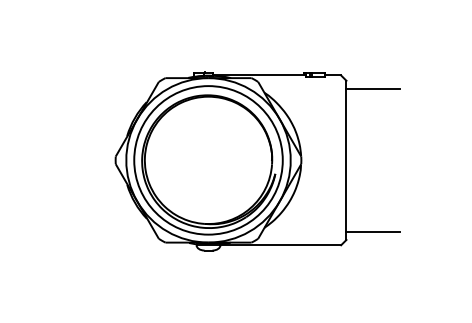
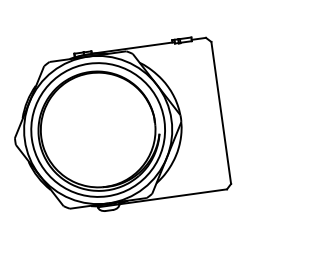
line: (373, 88) -> (236, 45), removed
line: (373, 231) -> (254, 173), removed

